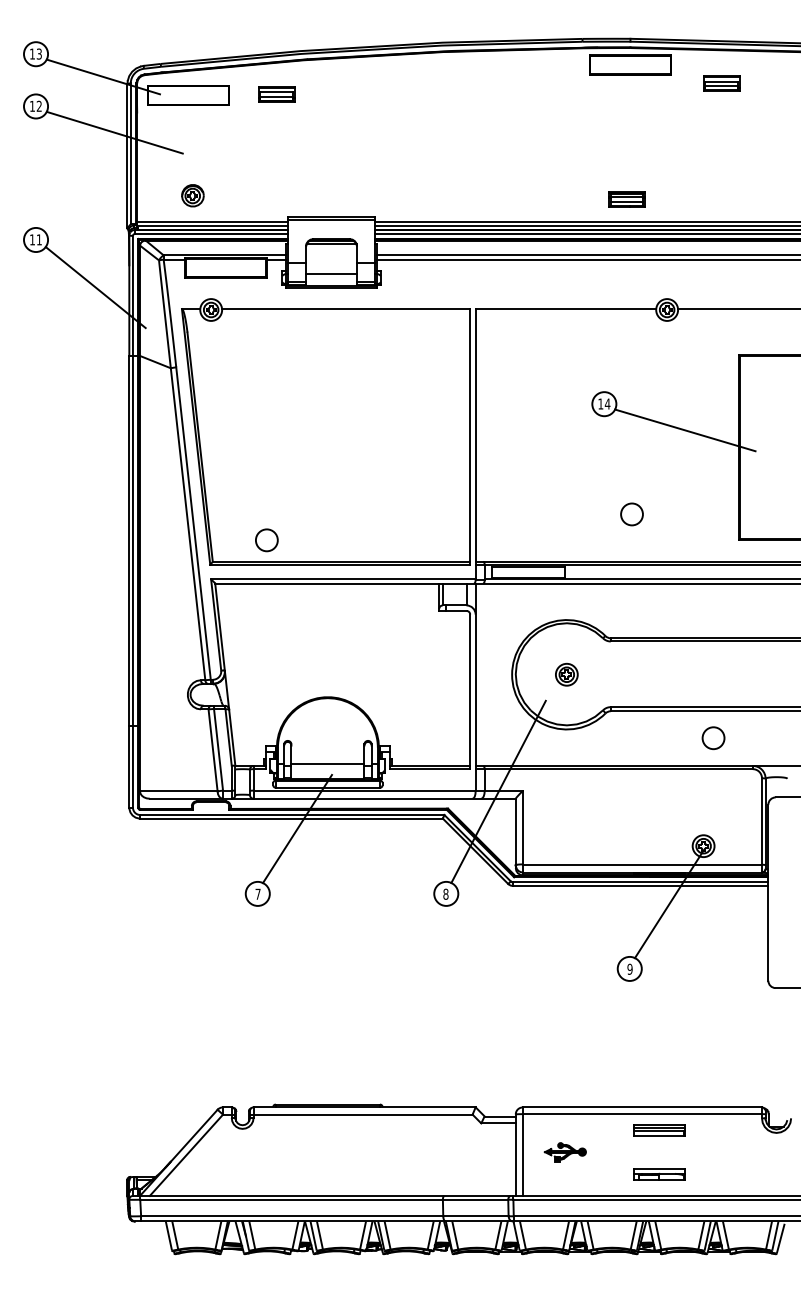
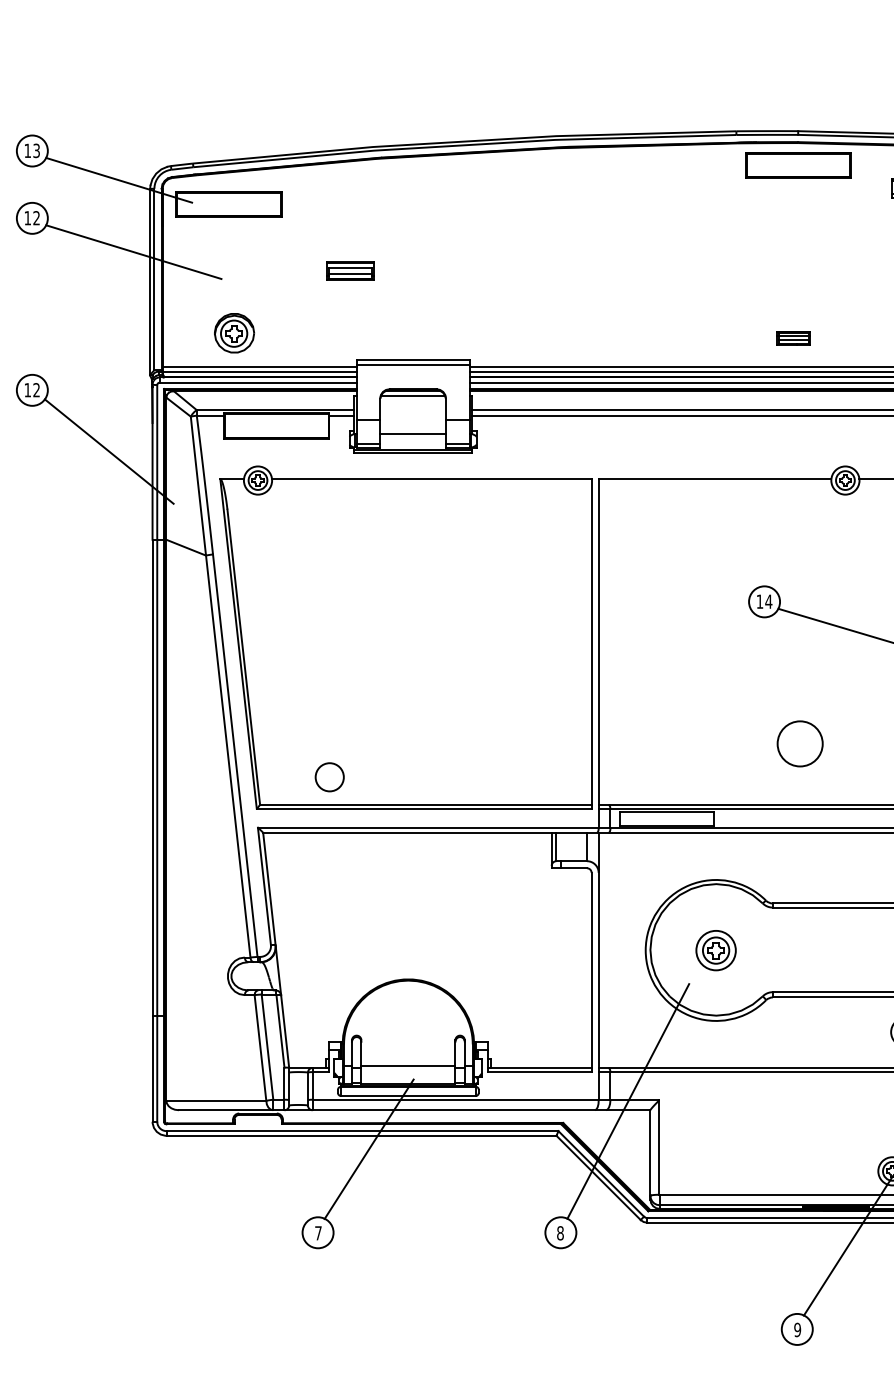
part: (276, 94) -> (349, 271), moved
part: (192, 195) -> (233, 333), size x1.4
part: (626, 199) -> (793, 338), size x0.7
text: (38, 239) -> (35, 389), 11 -> 12
circle: (631, 514) -> (799, 744), size x1.6
part: (566, 674) -> (715, 950), size x1.4

